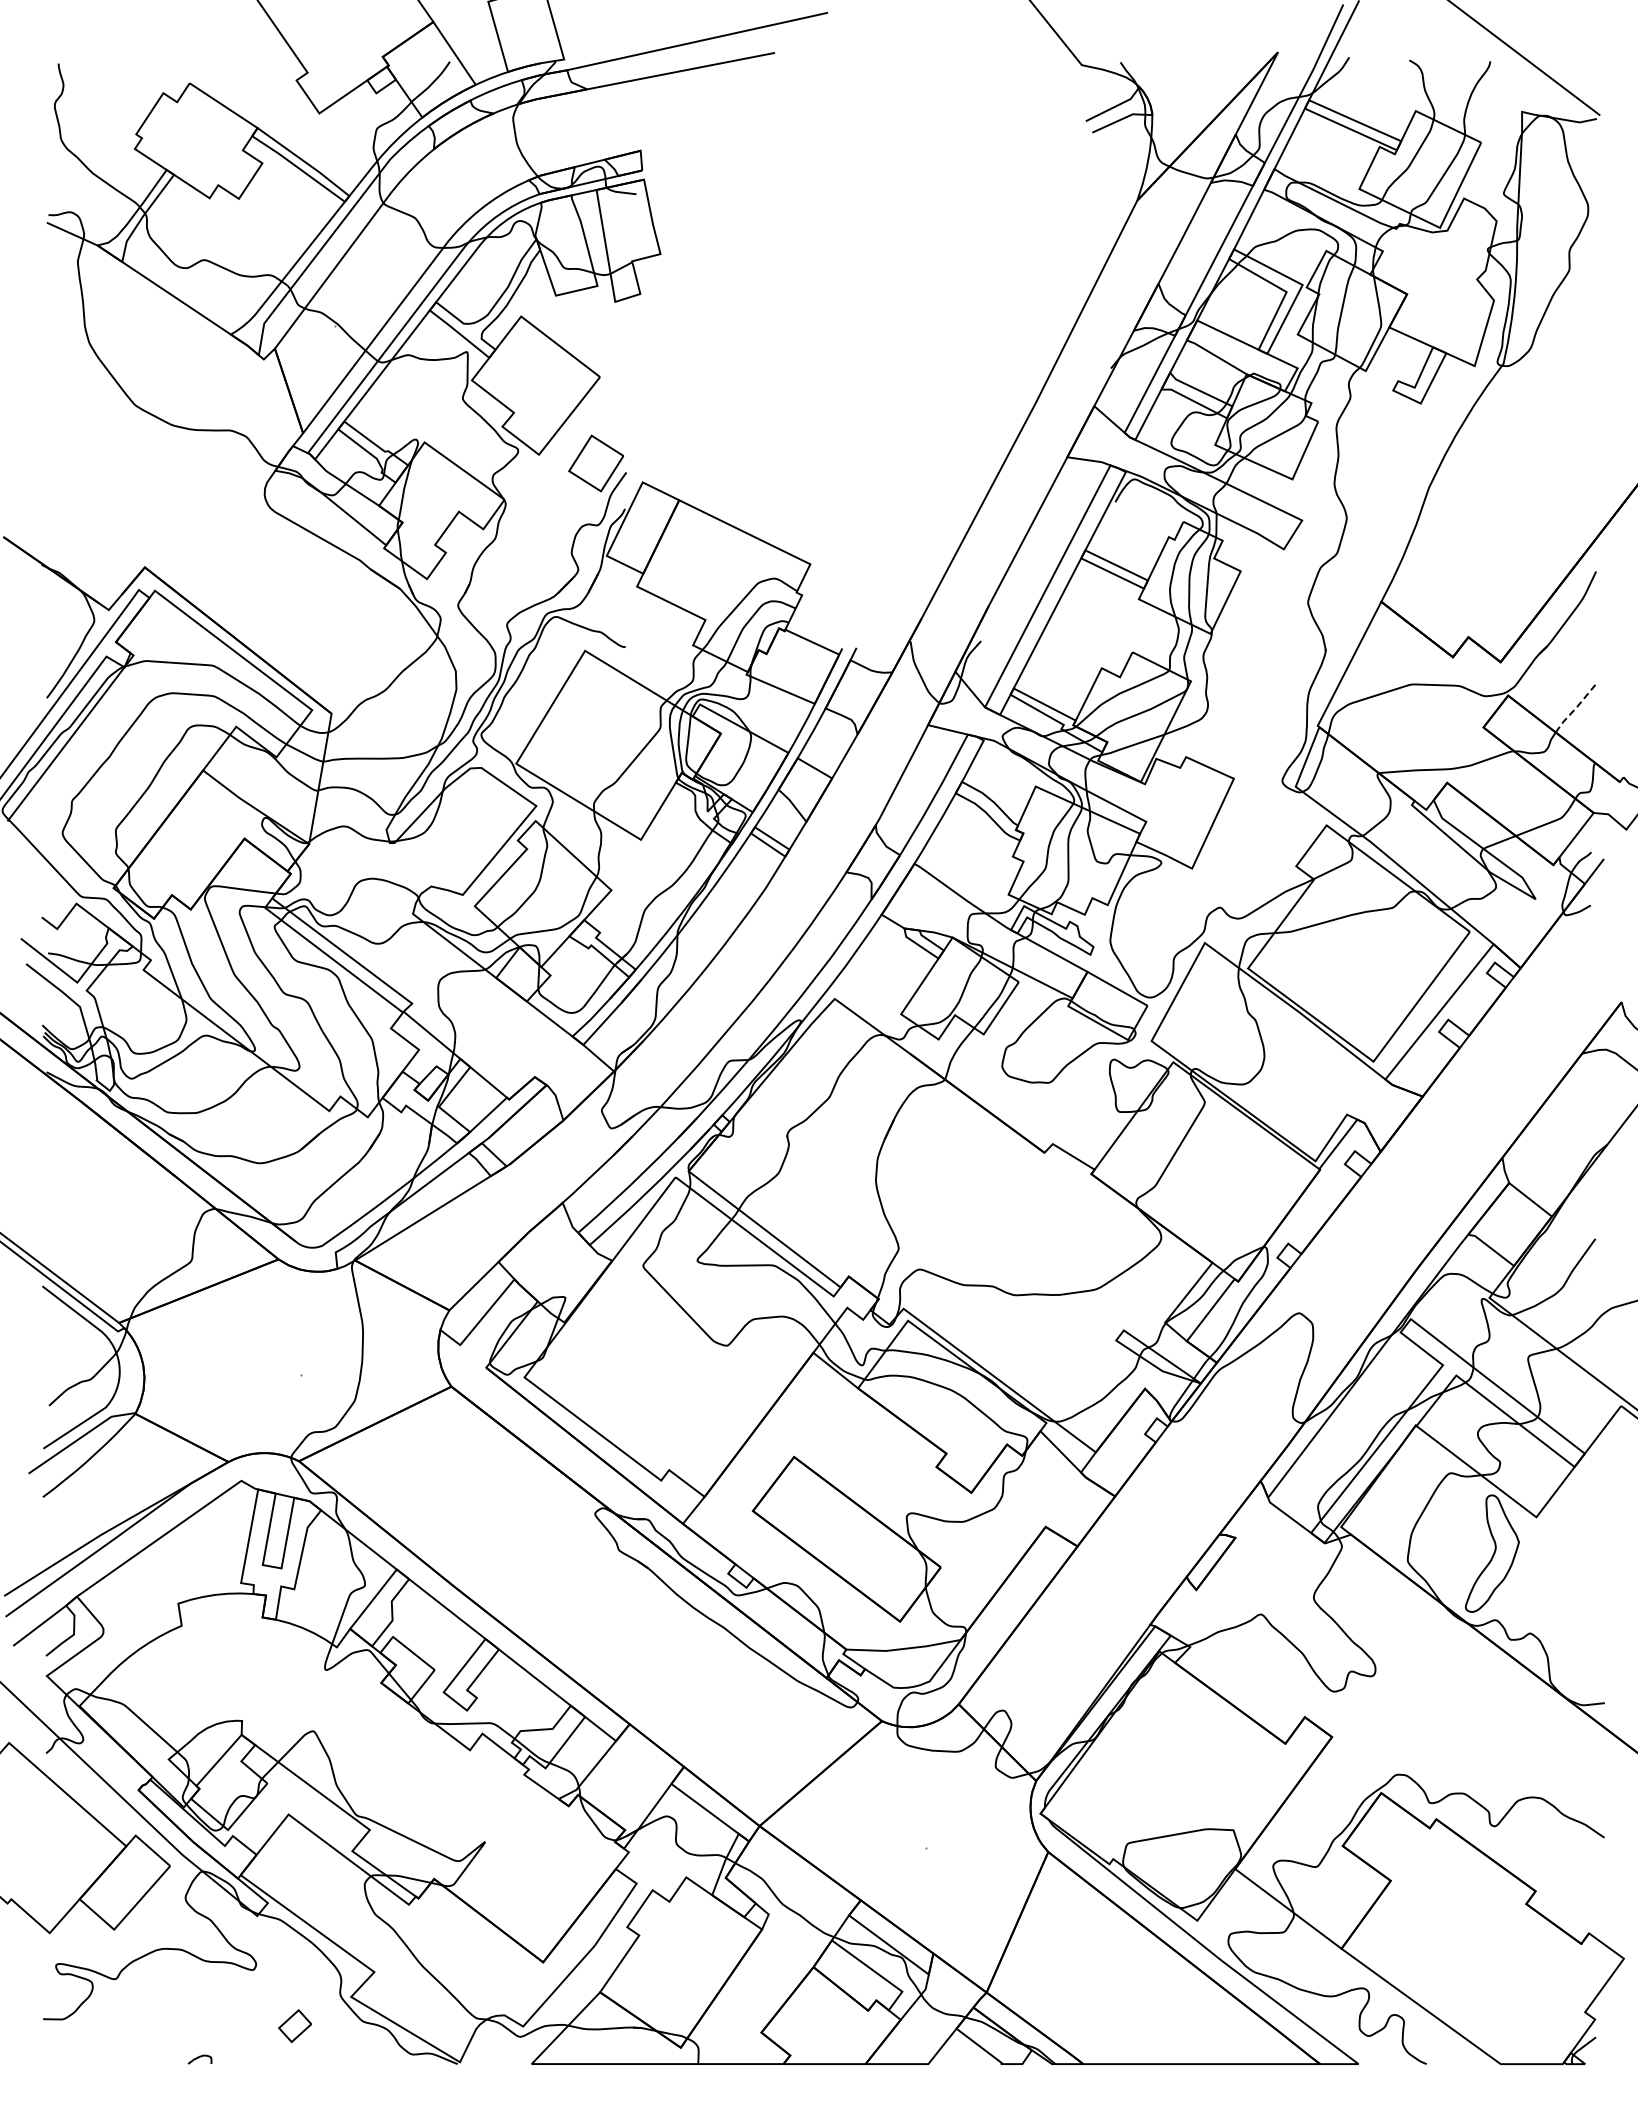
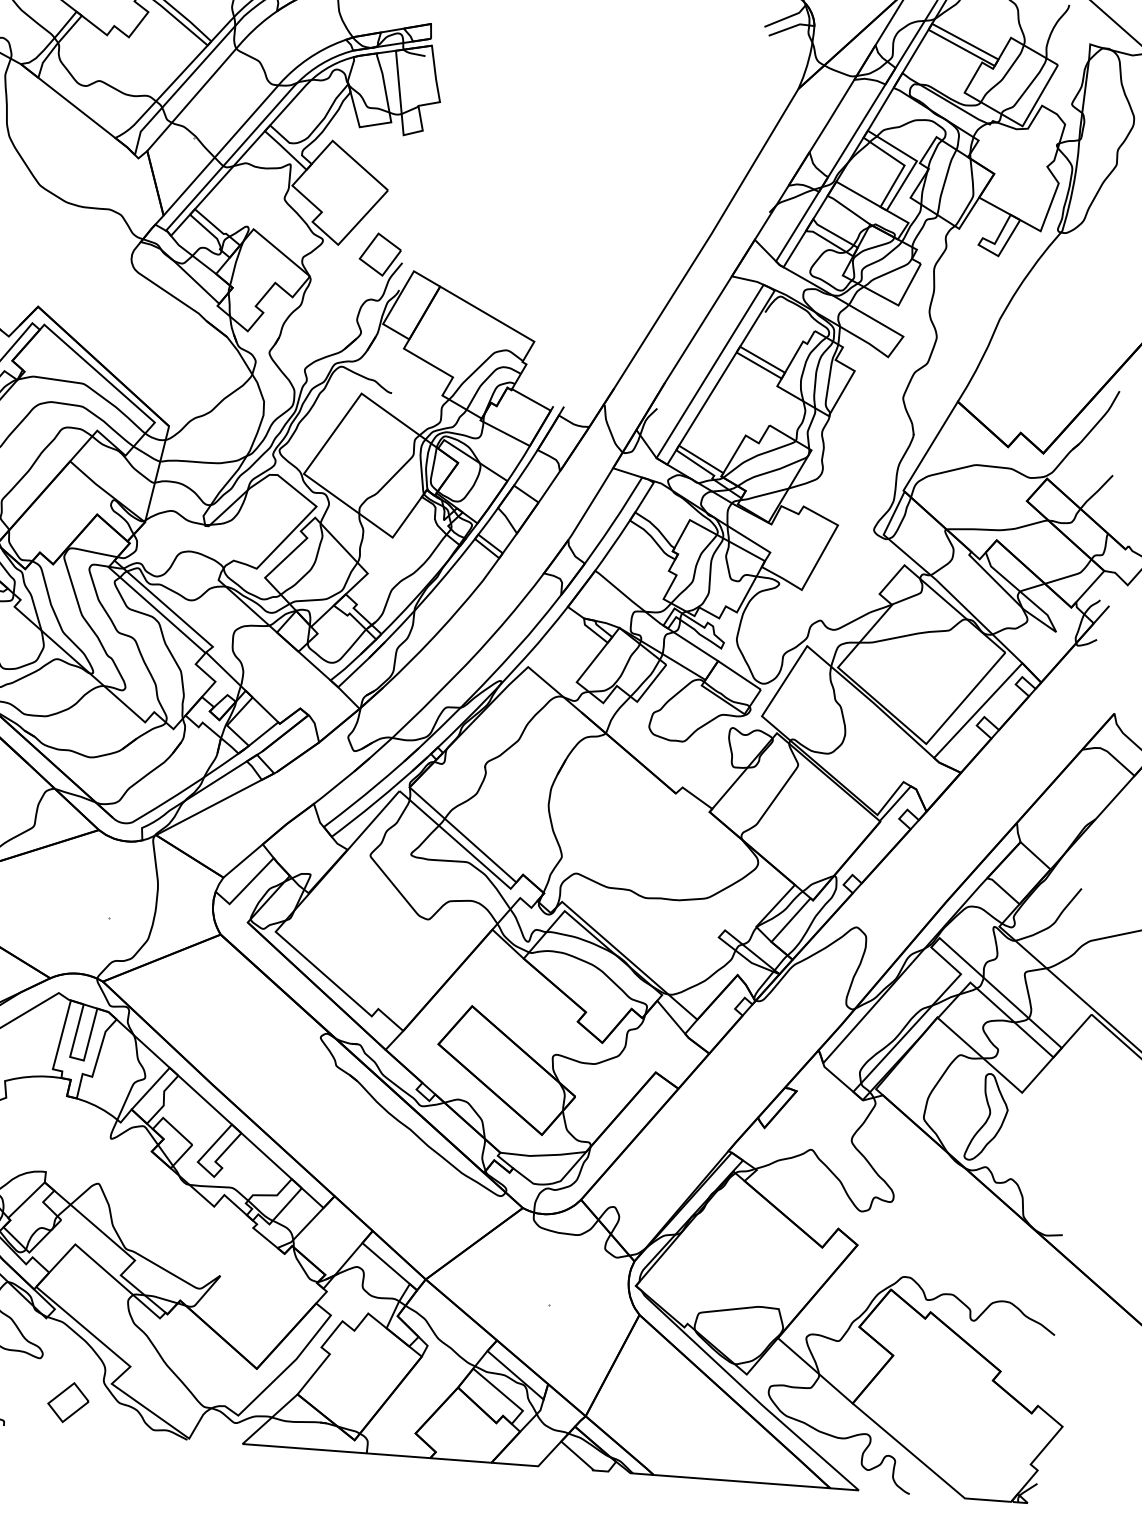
line: (1576, 708) -> (1097, 492), dashed -> solid
part: (294, 2025) -> (67, 1402), size x1.67

